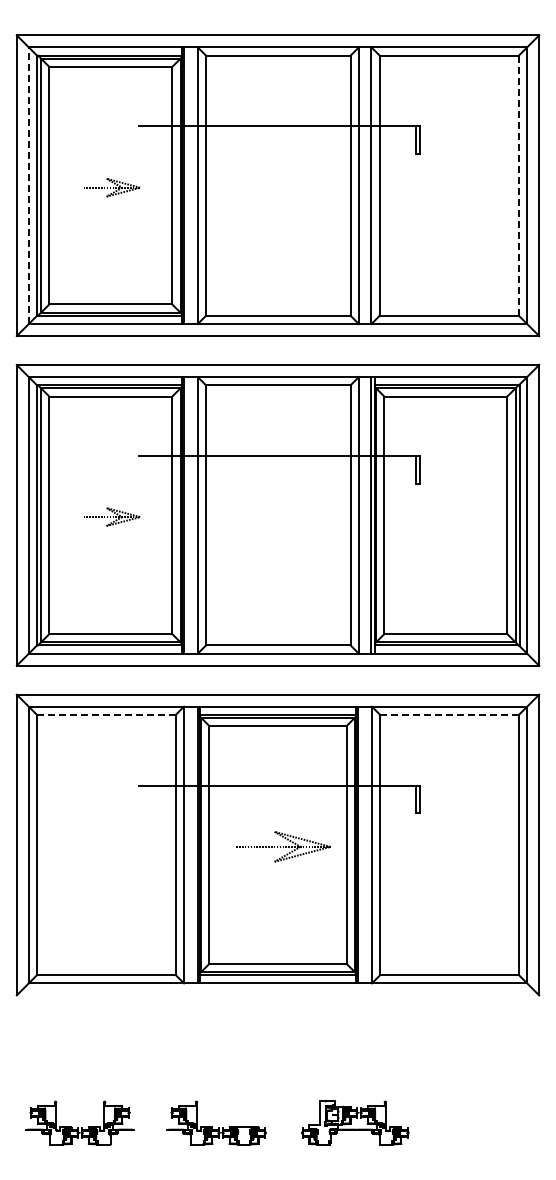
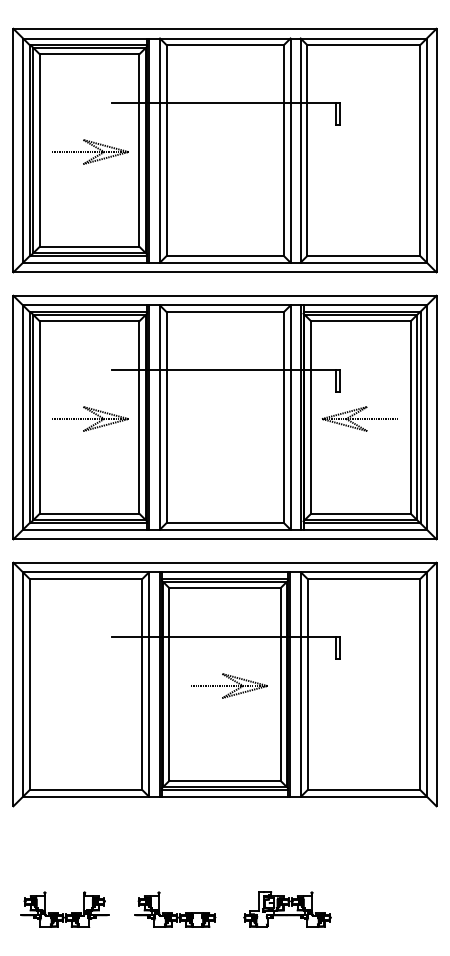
line: (28, 185) -> (22, 150), dashed -> solid
line: (518, 186) -> (419, 151), dashed -> solid
part: (111, 187) -> (90, 152), size x1.67
part: (111, 516) -> (90, 418), size x1.67
part: (444, 516) -> (359, 418), added
line: (105, 714) -> (85, 578), dashed -> solid
line: (450, 714) -> (364, 578), dashed -> solid

